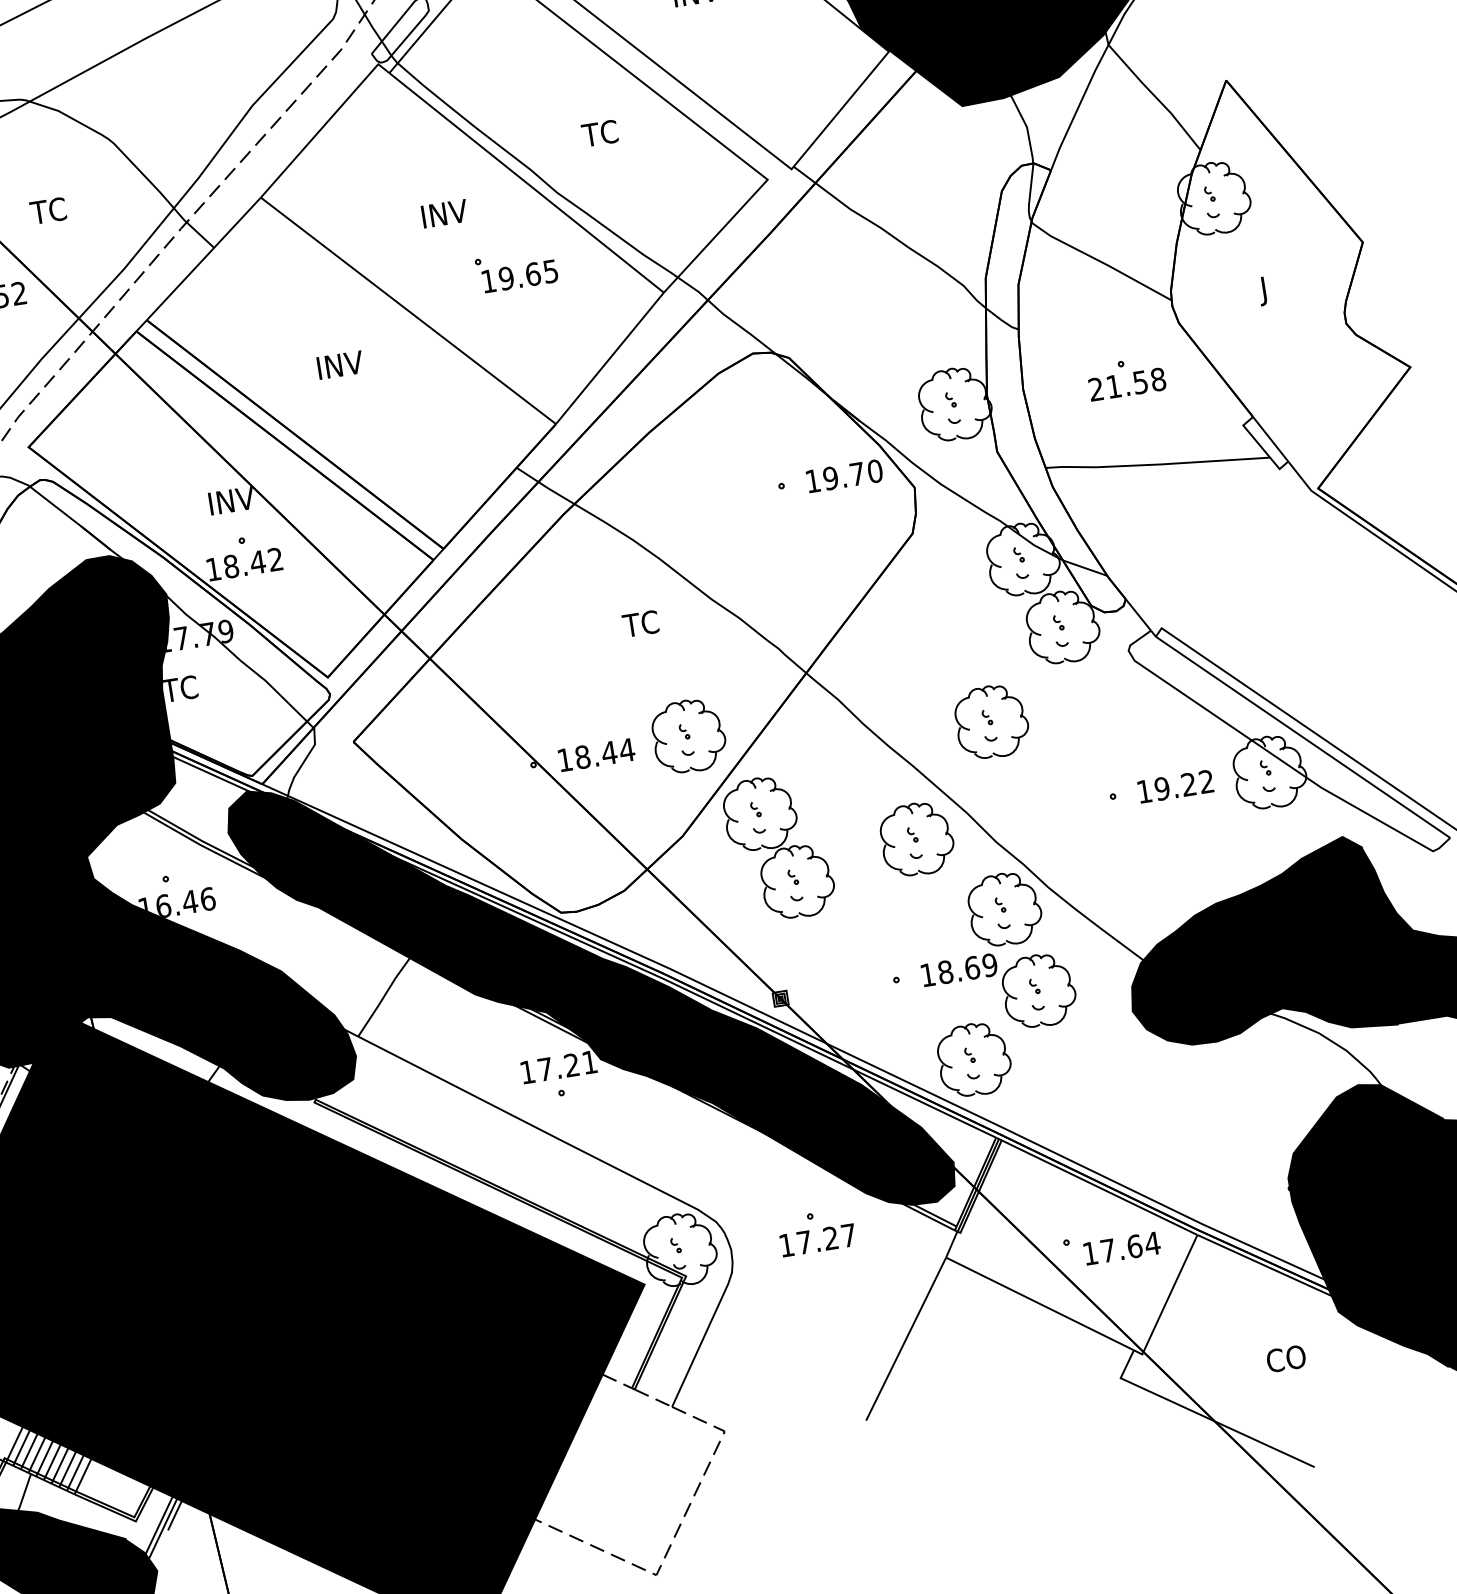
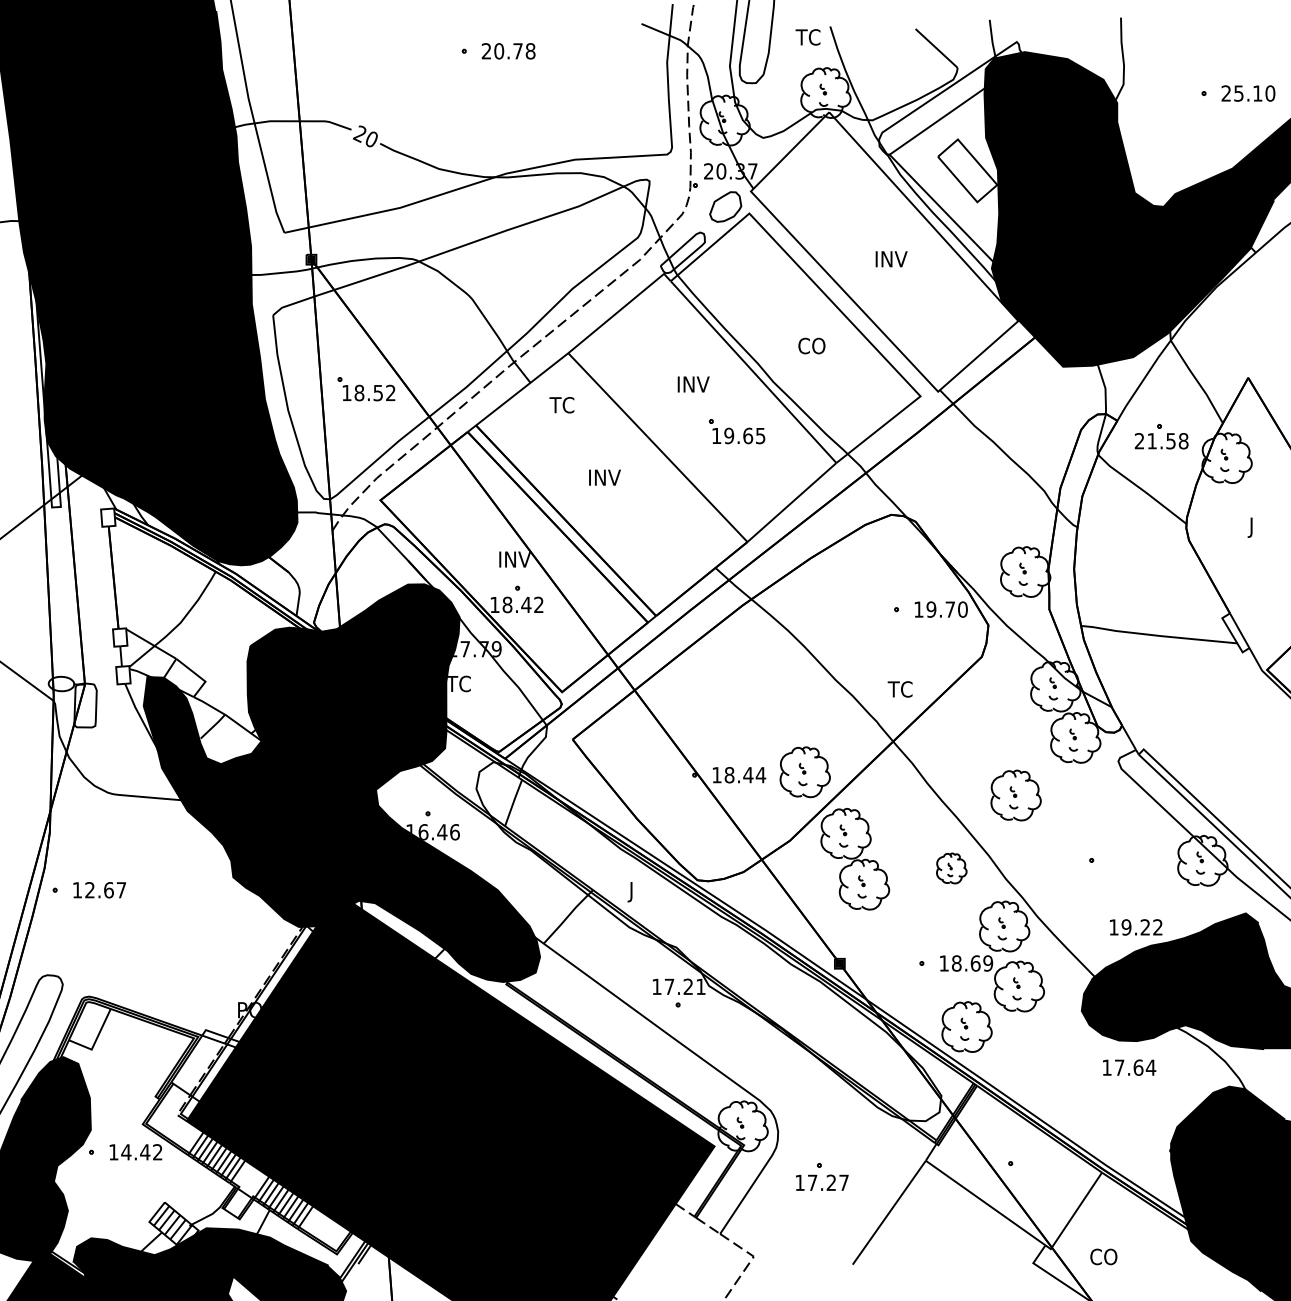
text: (602, 132) -> (811, 345), TC -> CO
text: (47, 211) -> (561, 405), moved
part: (1126, 377) -> (1161, 436), moved
text: (639, 624) -> (899, 689), moved
text: (1176, 786) -> (1136, 927), moved
part: (916, 839) -> (951, 868), size x0.6
fill: (590, 996) -> (708, 941), removed
part: (817, 1231) -> (822, 1176), moved
text: (1122, 1248) -> (1129, 1067), moved
text: (1285, 1358) -> (1103, 1256), moved

